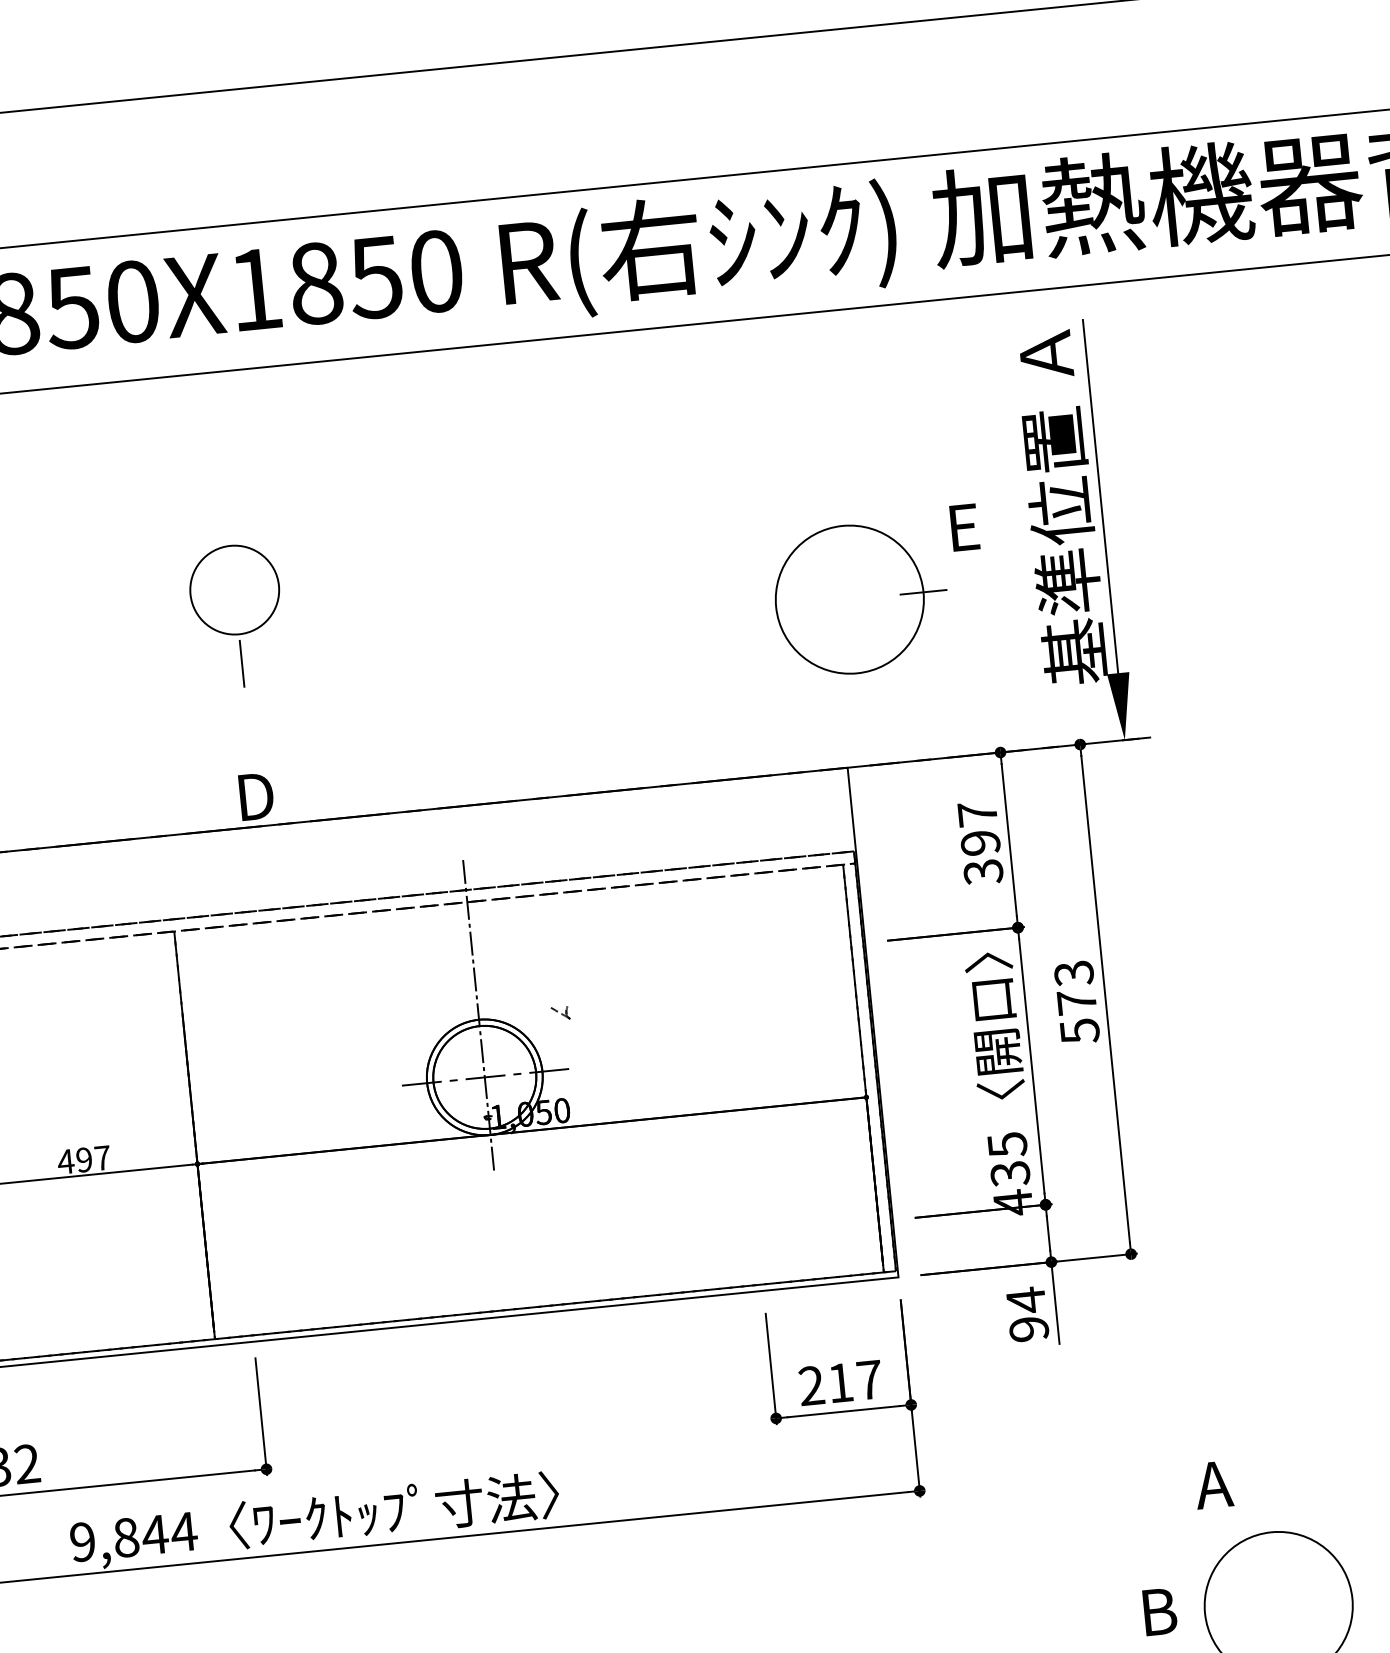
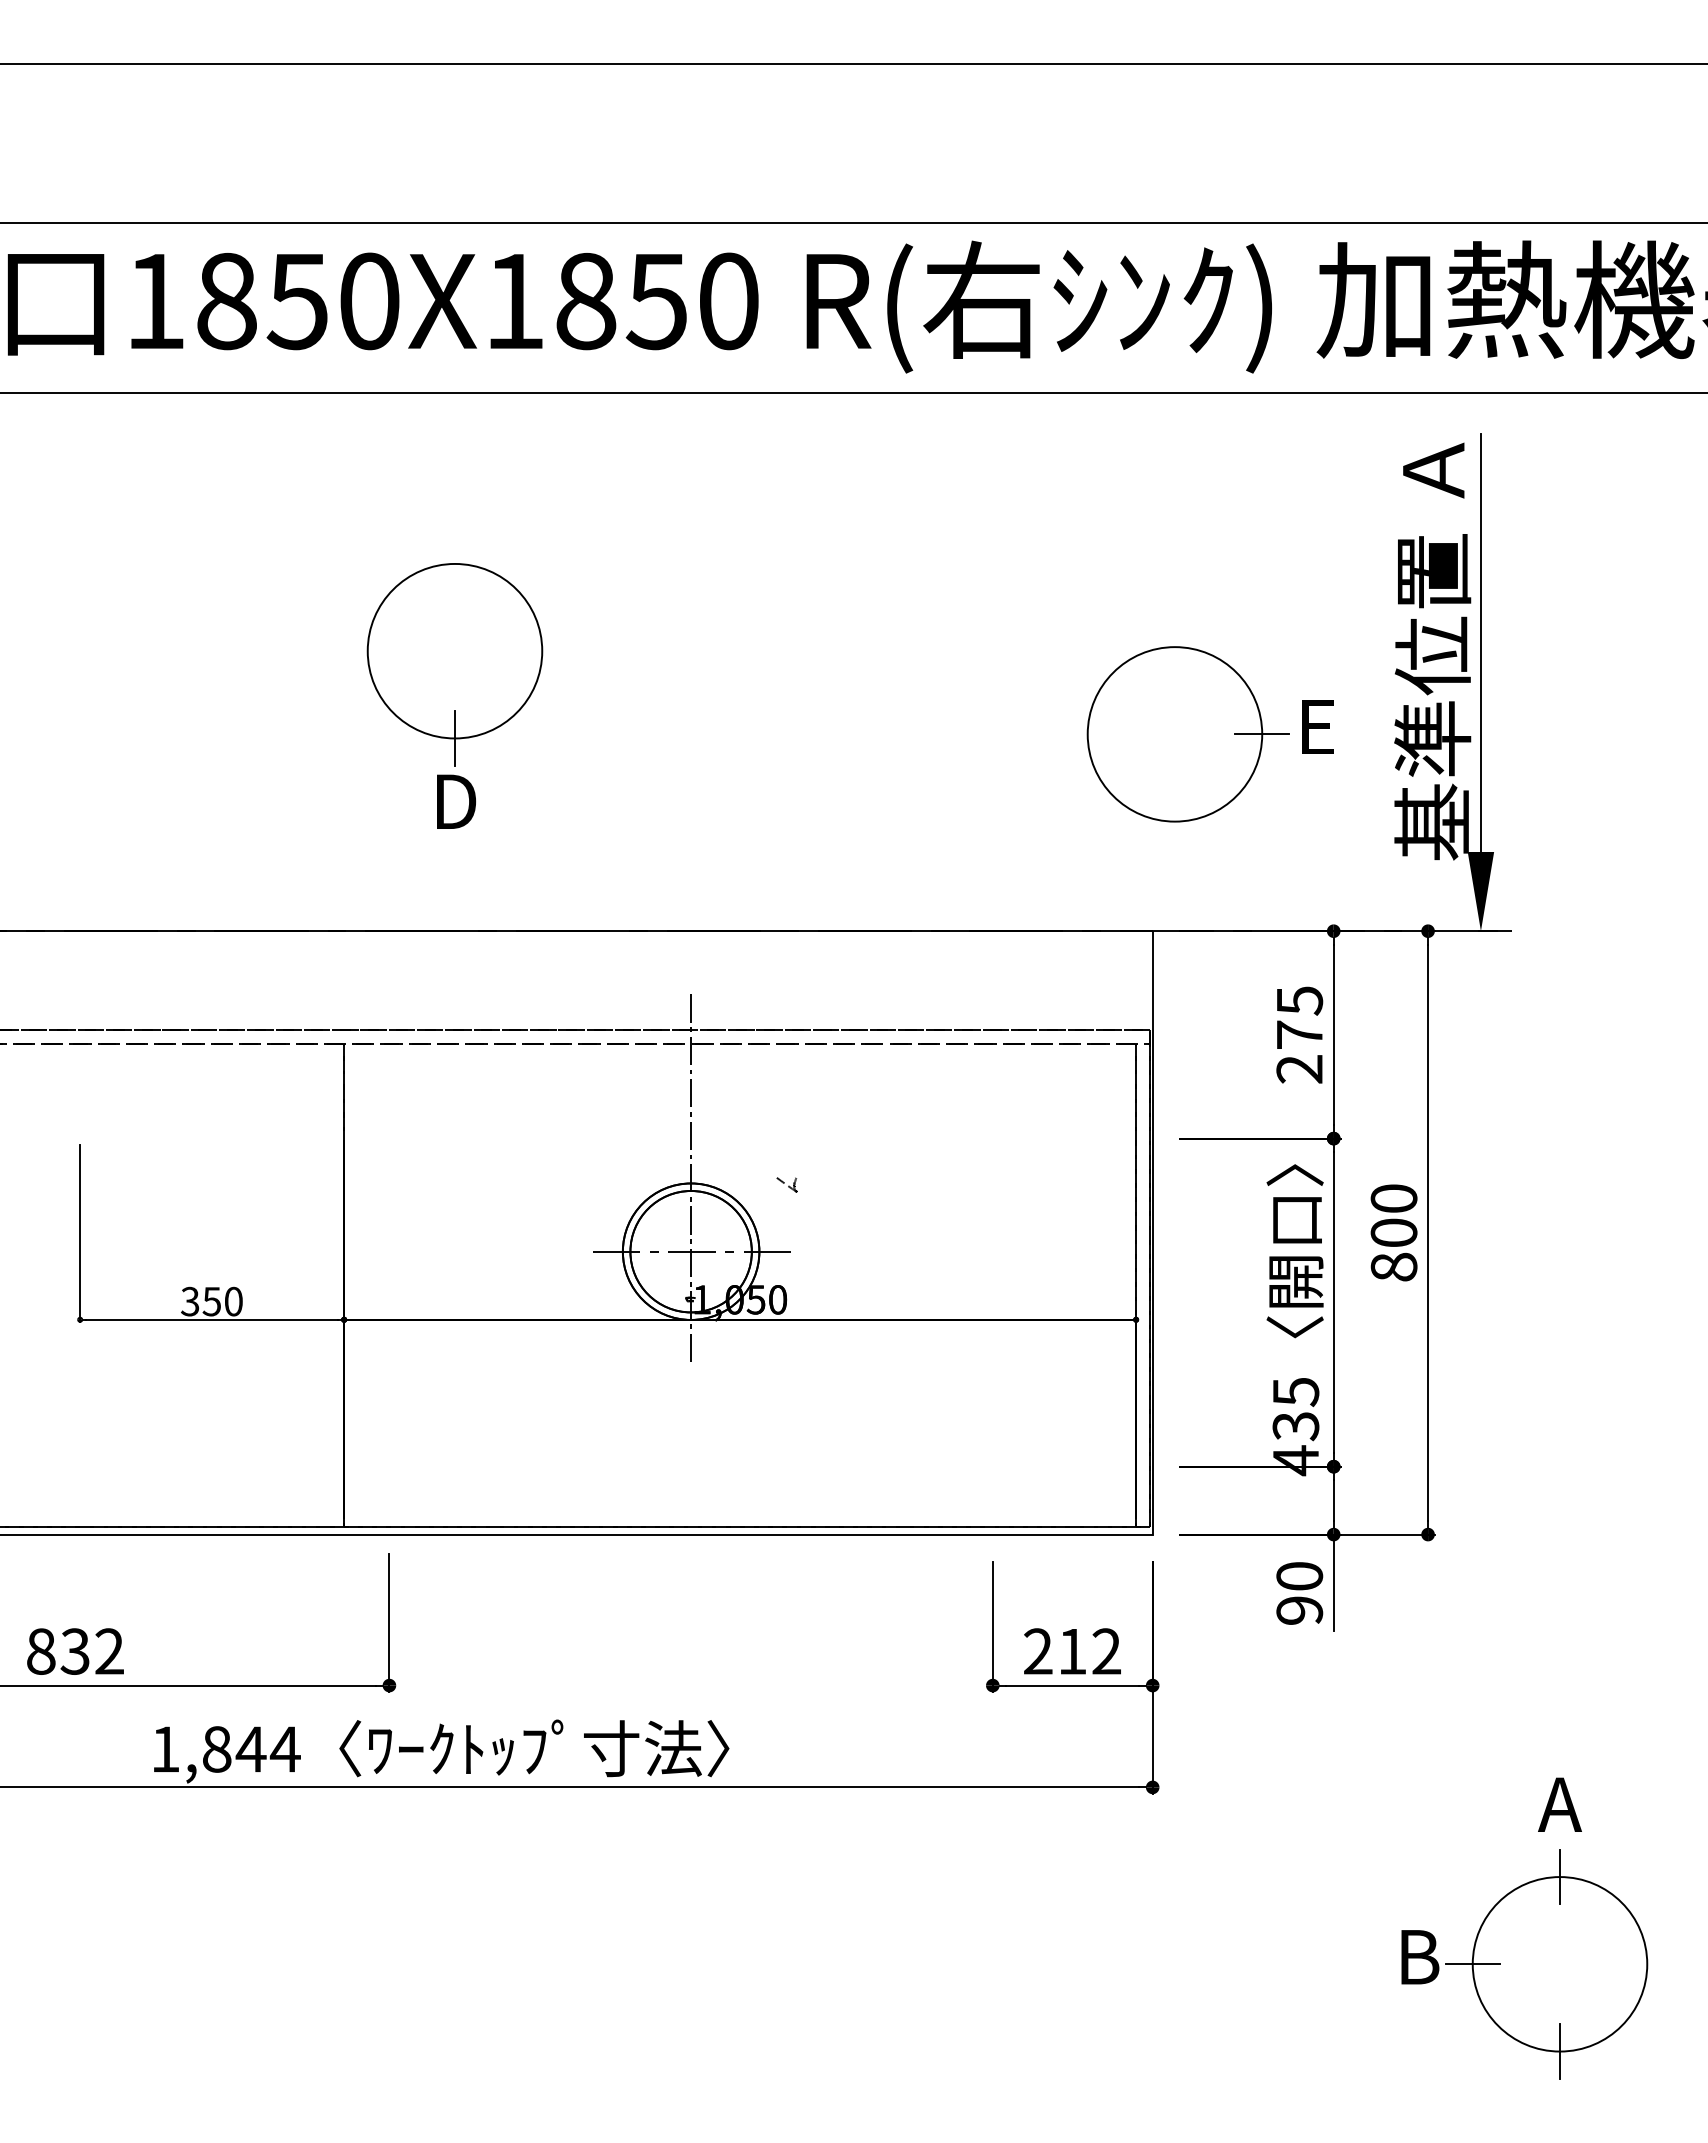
text: (964, 526) -> (1317, 726), moved
circle: (234, 589) -> (454, 650), size x1.67
text: (256, 796) -> (456, 801), moved
text: (980, 843) -> (1299, 1035), 397 -> 275
text: (1076, 1002) -> (1393, 1233), 573 -> 800
text: (83, 1159) -> (211, 1301), 497 -> 350
text: (1026, 1300) -> (1299, 1576), 94 -> 90
text: (869, 1380) -> (1106, 1651), 217 -> 212
text: (1213, 1484) -> (1559, 1804), moved
line: (1271, 1531) -> (1560, 1876), added
text: (82, 1542) -> (165, 1749), 9,844 -> 1,844
line: (1204, 1613) -> (1472, 1964), added

